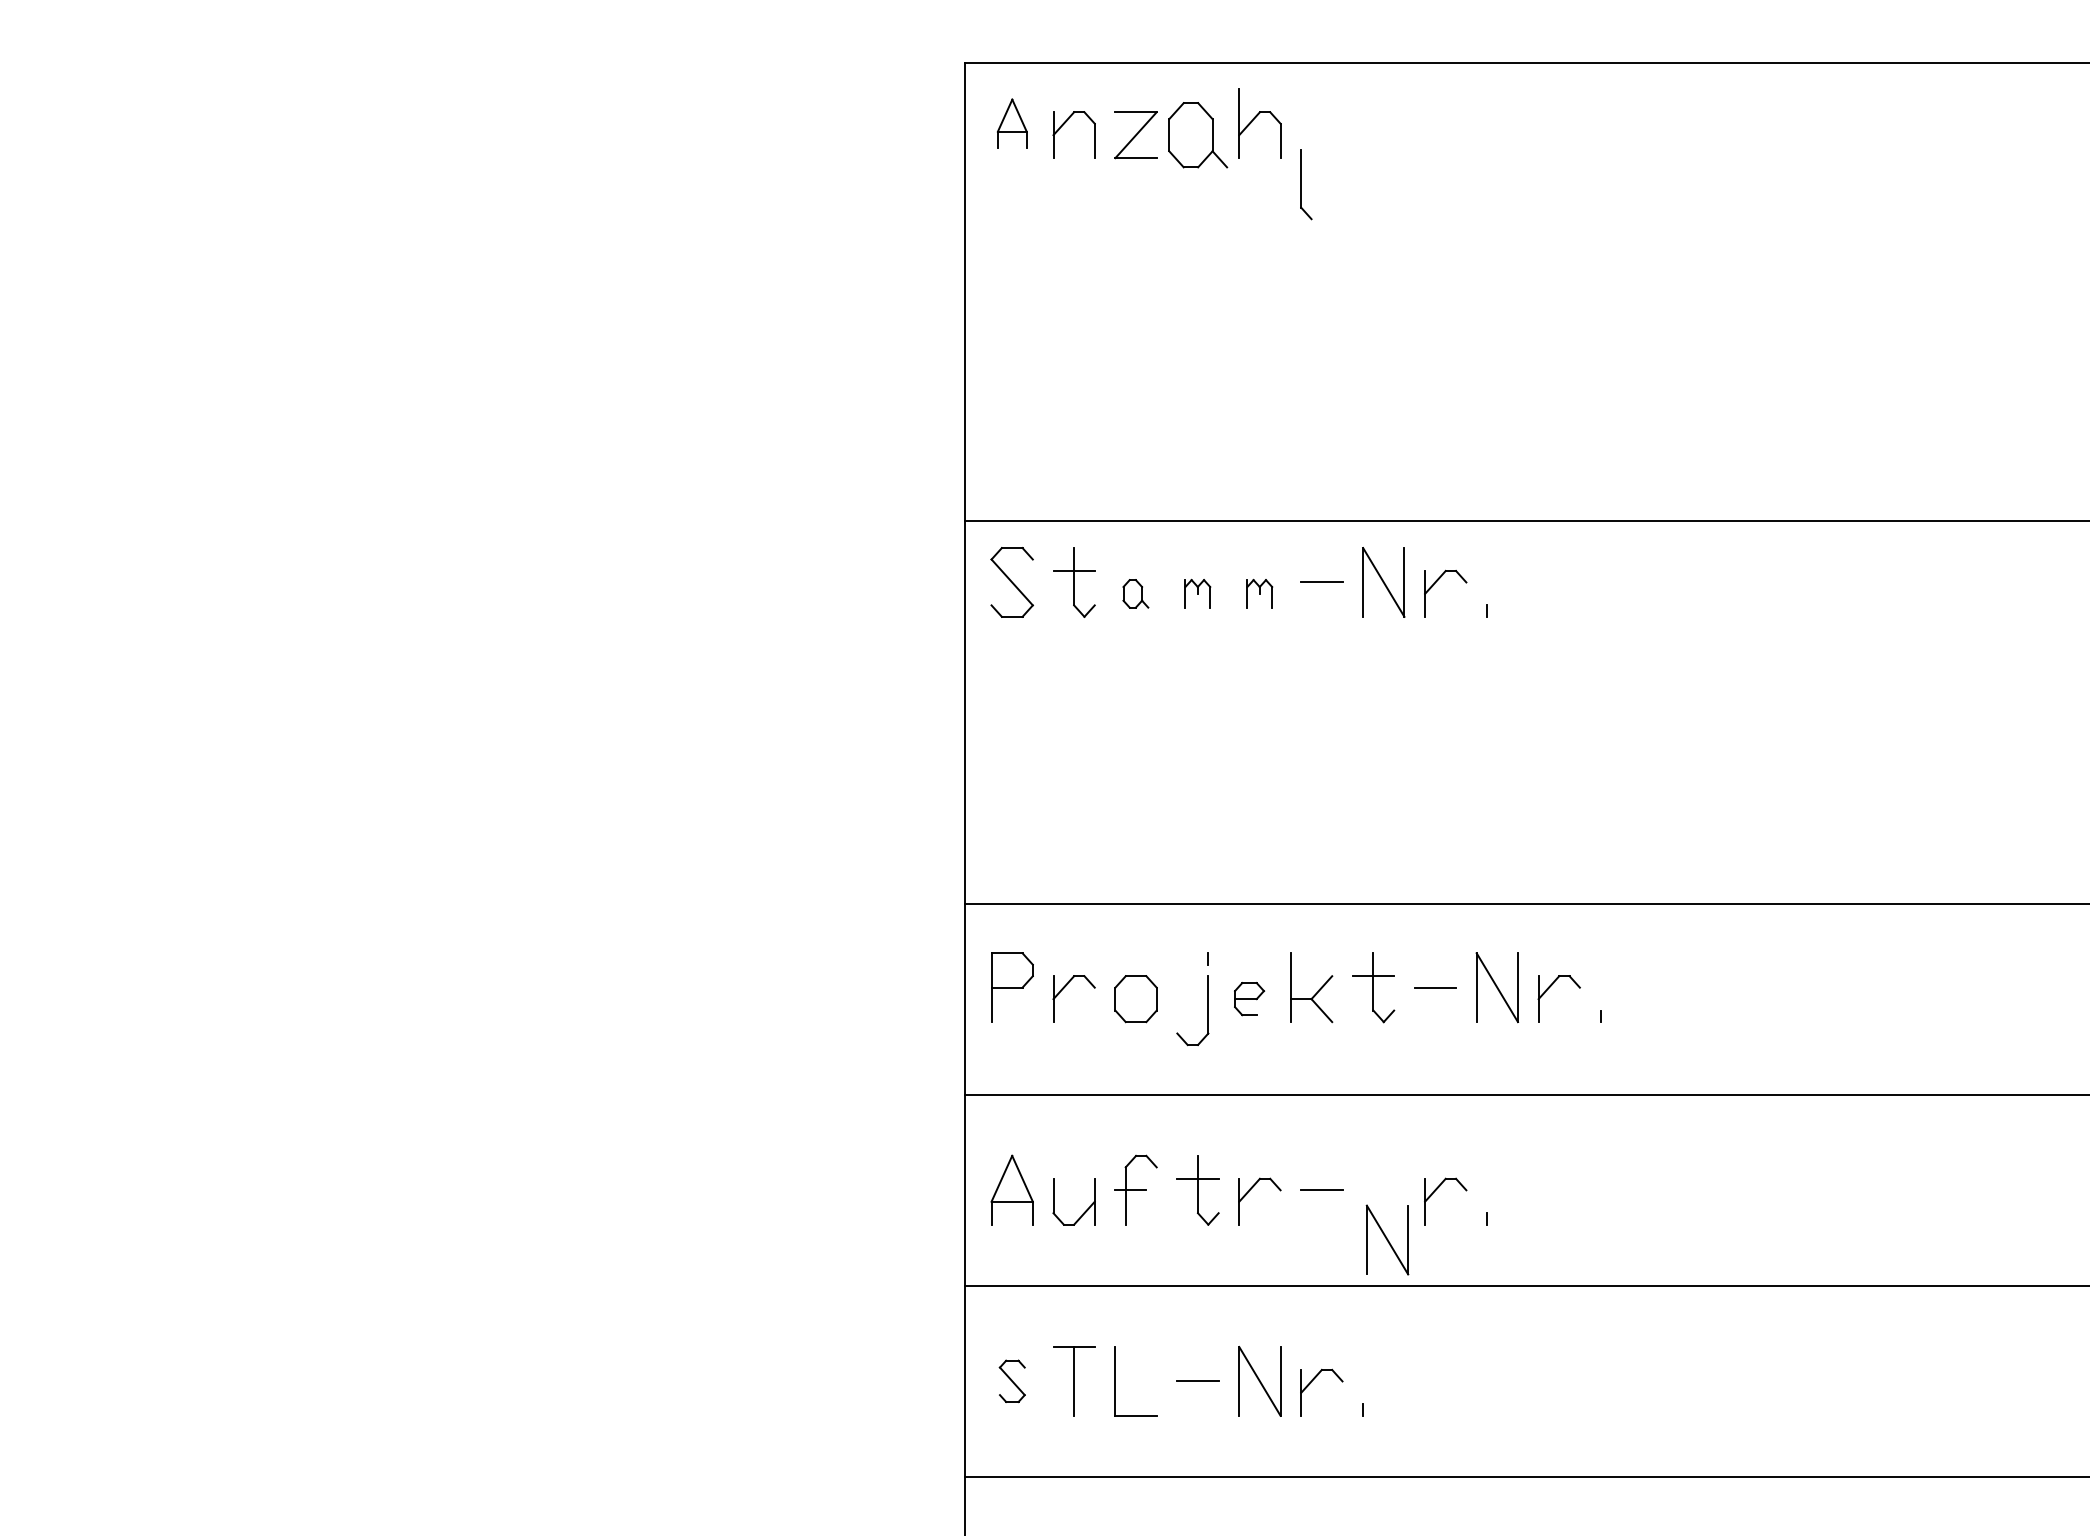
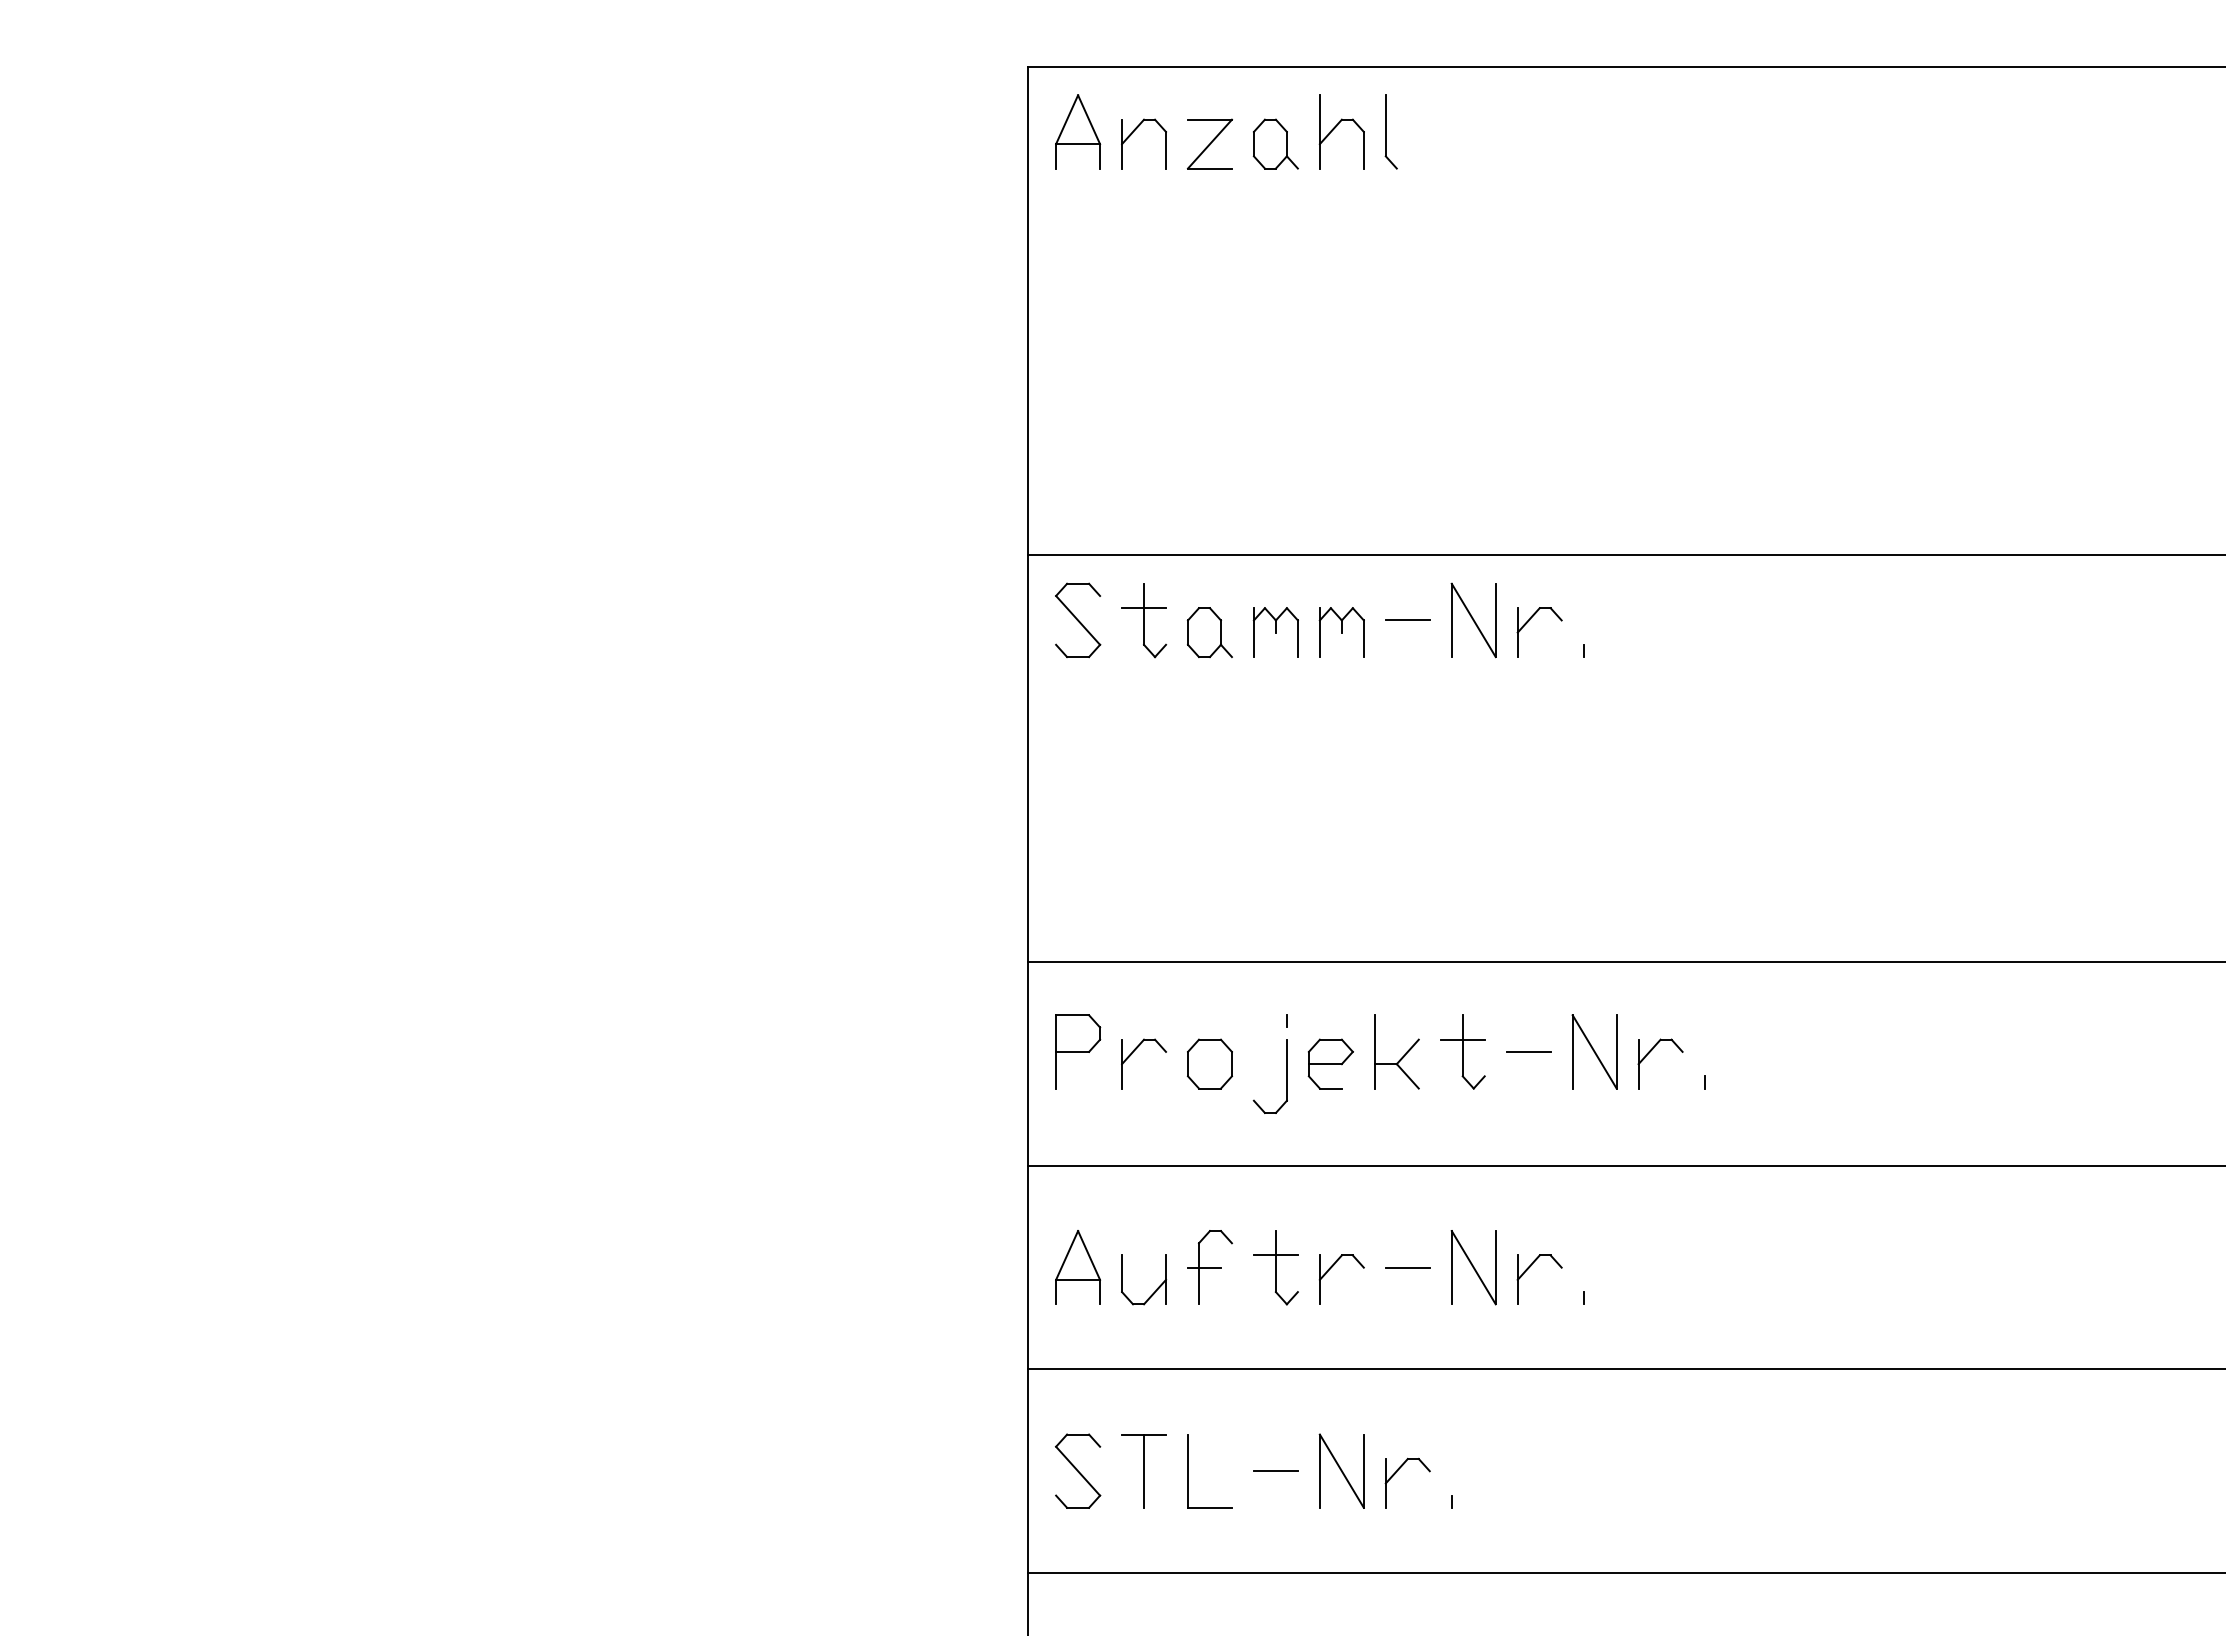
part: (1012, 123) -> (1078, 131), size x1.43
part: (1197, 134) -> (1275, 143), size x0.71
part: (1305, 184) -> (1390, 131), moved
part: (1135, 593) -> (1209, 632), size x1.67
part: (1197, 593) -> (1275, 632), size x1.67
part: (1259, 593) -> (1341, 632), size x1.67
part: (1249, 998) -> (1330, 1063), size x1.43
part: (1387, 1239) -> (1473, 1267), moved
part: (1012, 1380) -> (1078, 1470), size x1.67

